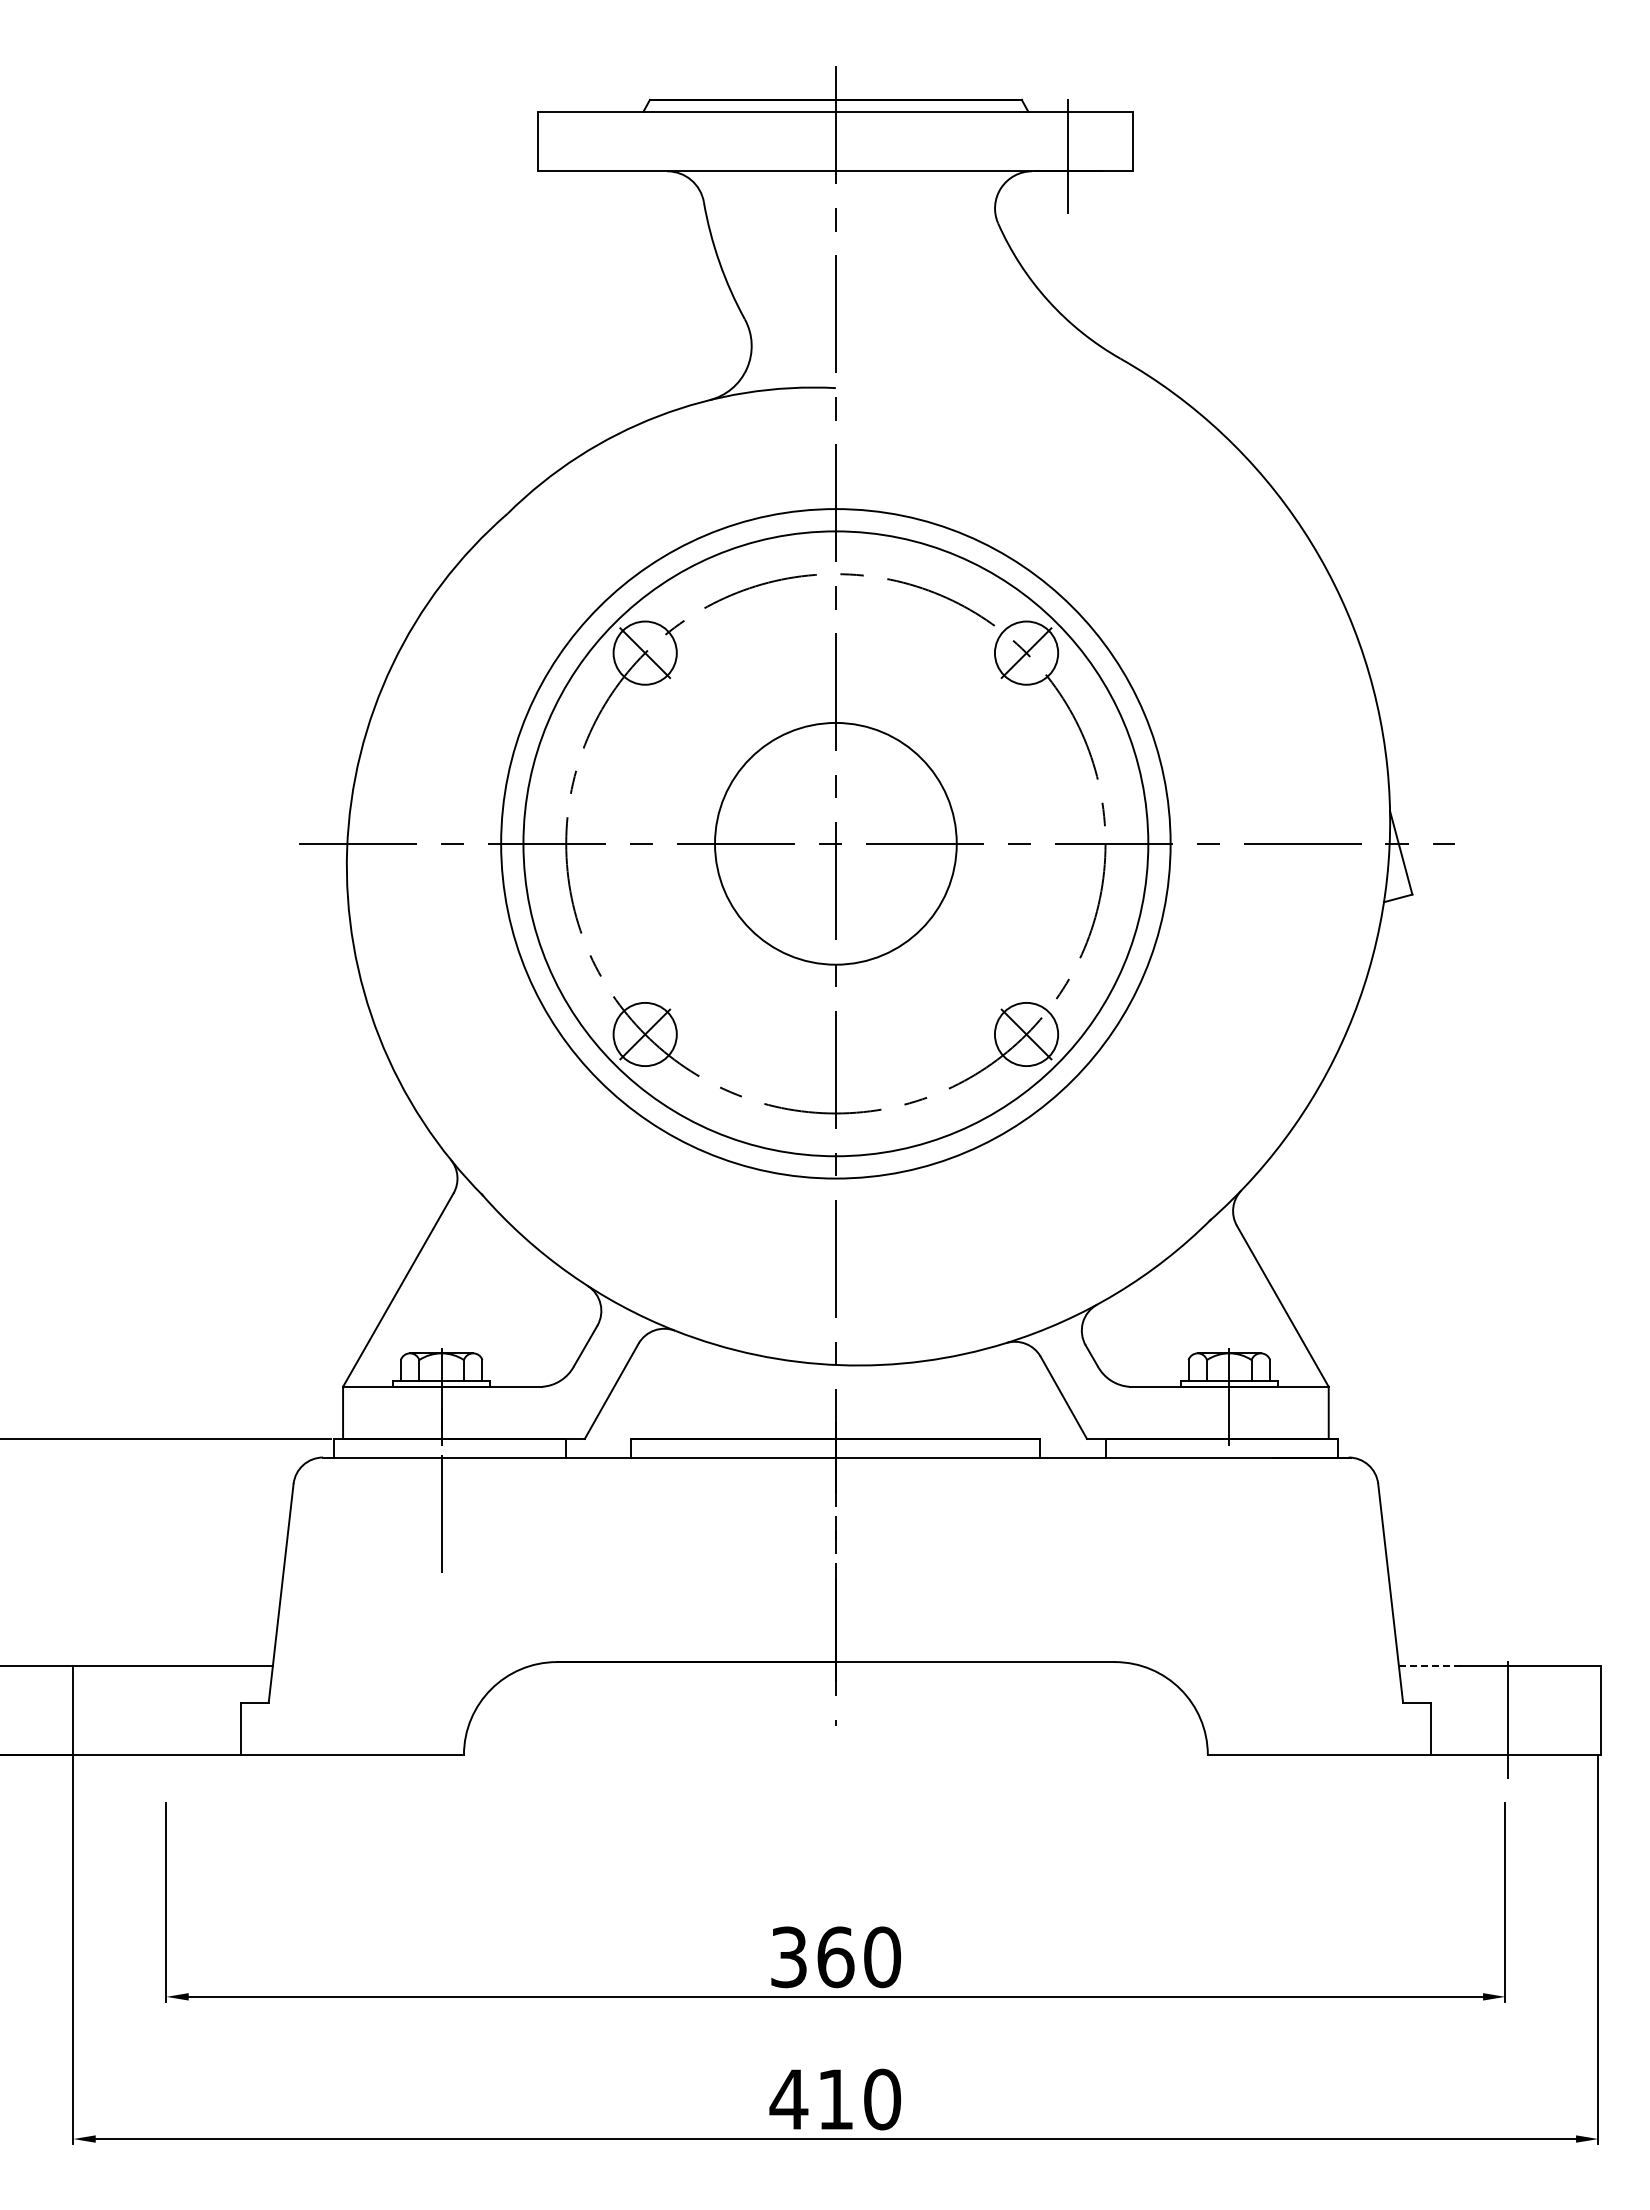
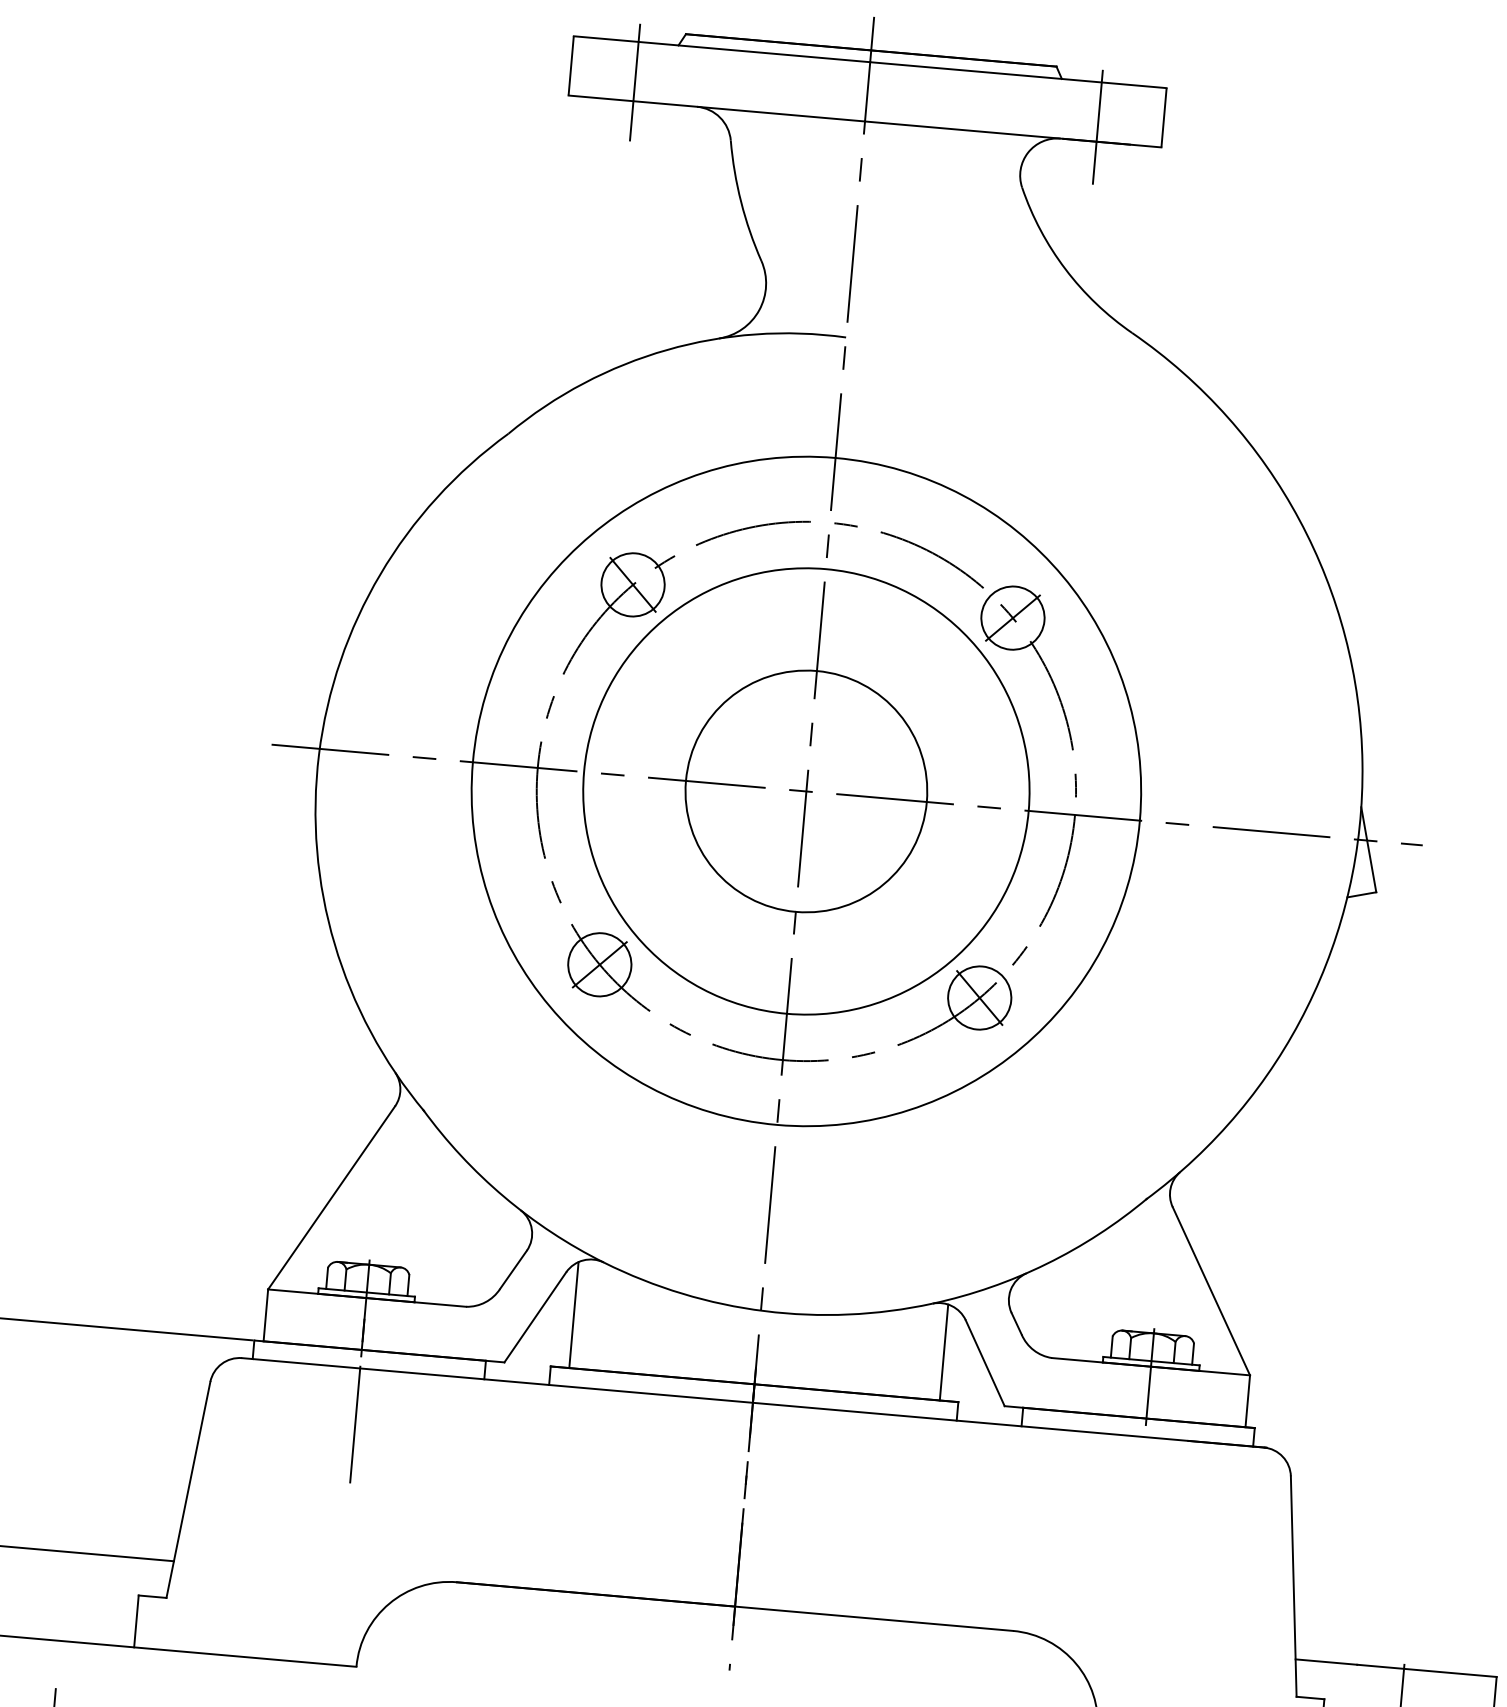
line: (603, 153) -> (635, 83), added
circle: (835, 843) -> (806, 791), size x0.71
line: (649, 1385) -> (573, 1314), added
line: (1021, 1390) -> (943, 1352), added
line: (1429, 1665) -> (1326, 1661), dashed -> solid

